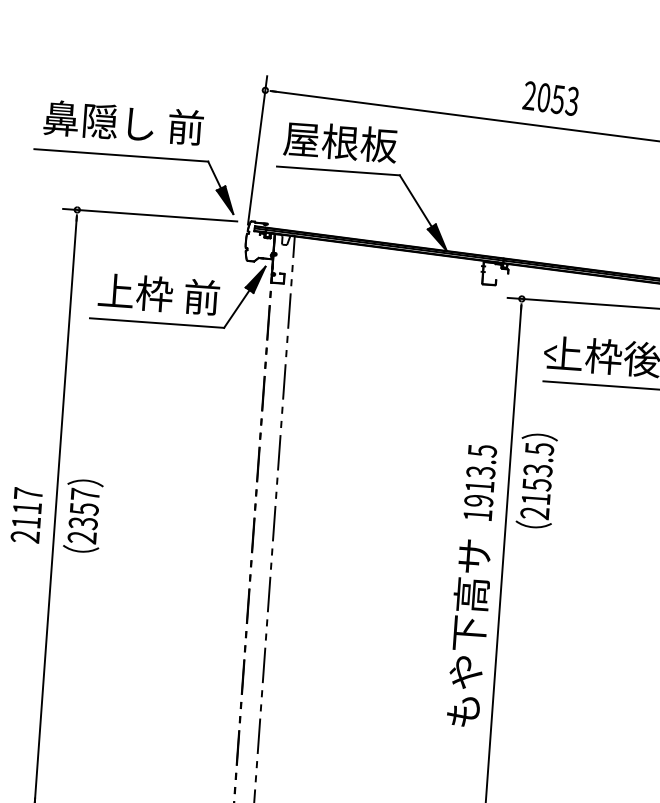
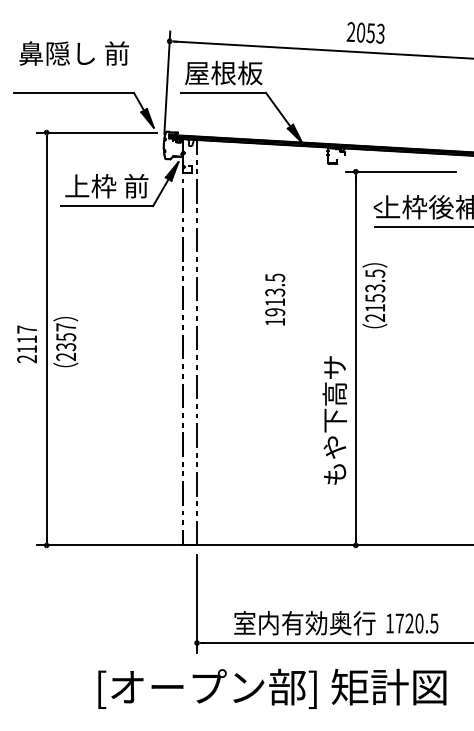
text: (122, 122) -> (73, 53), moved
text: (480, 482) -> (275, 299), moved
text: (468, 633) -> (334, 420), moved

